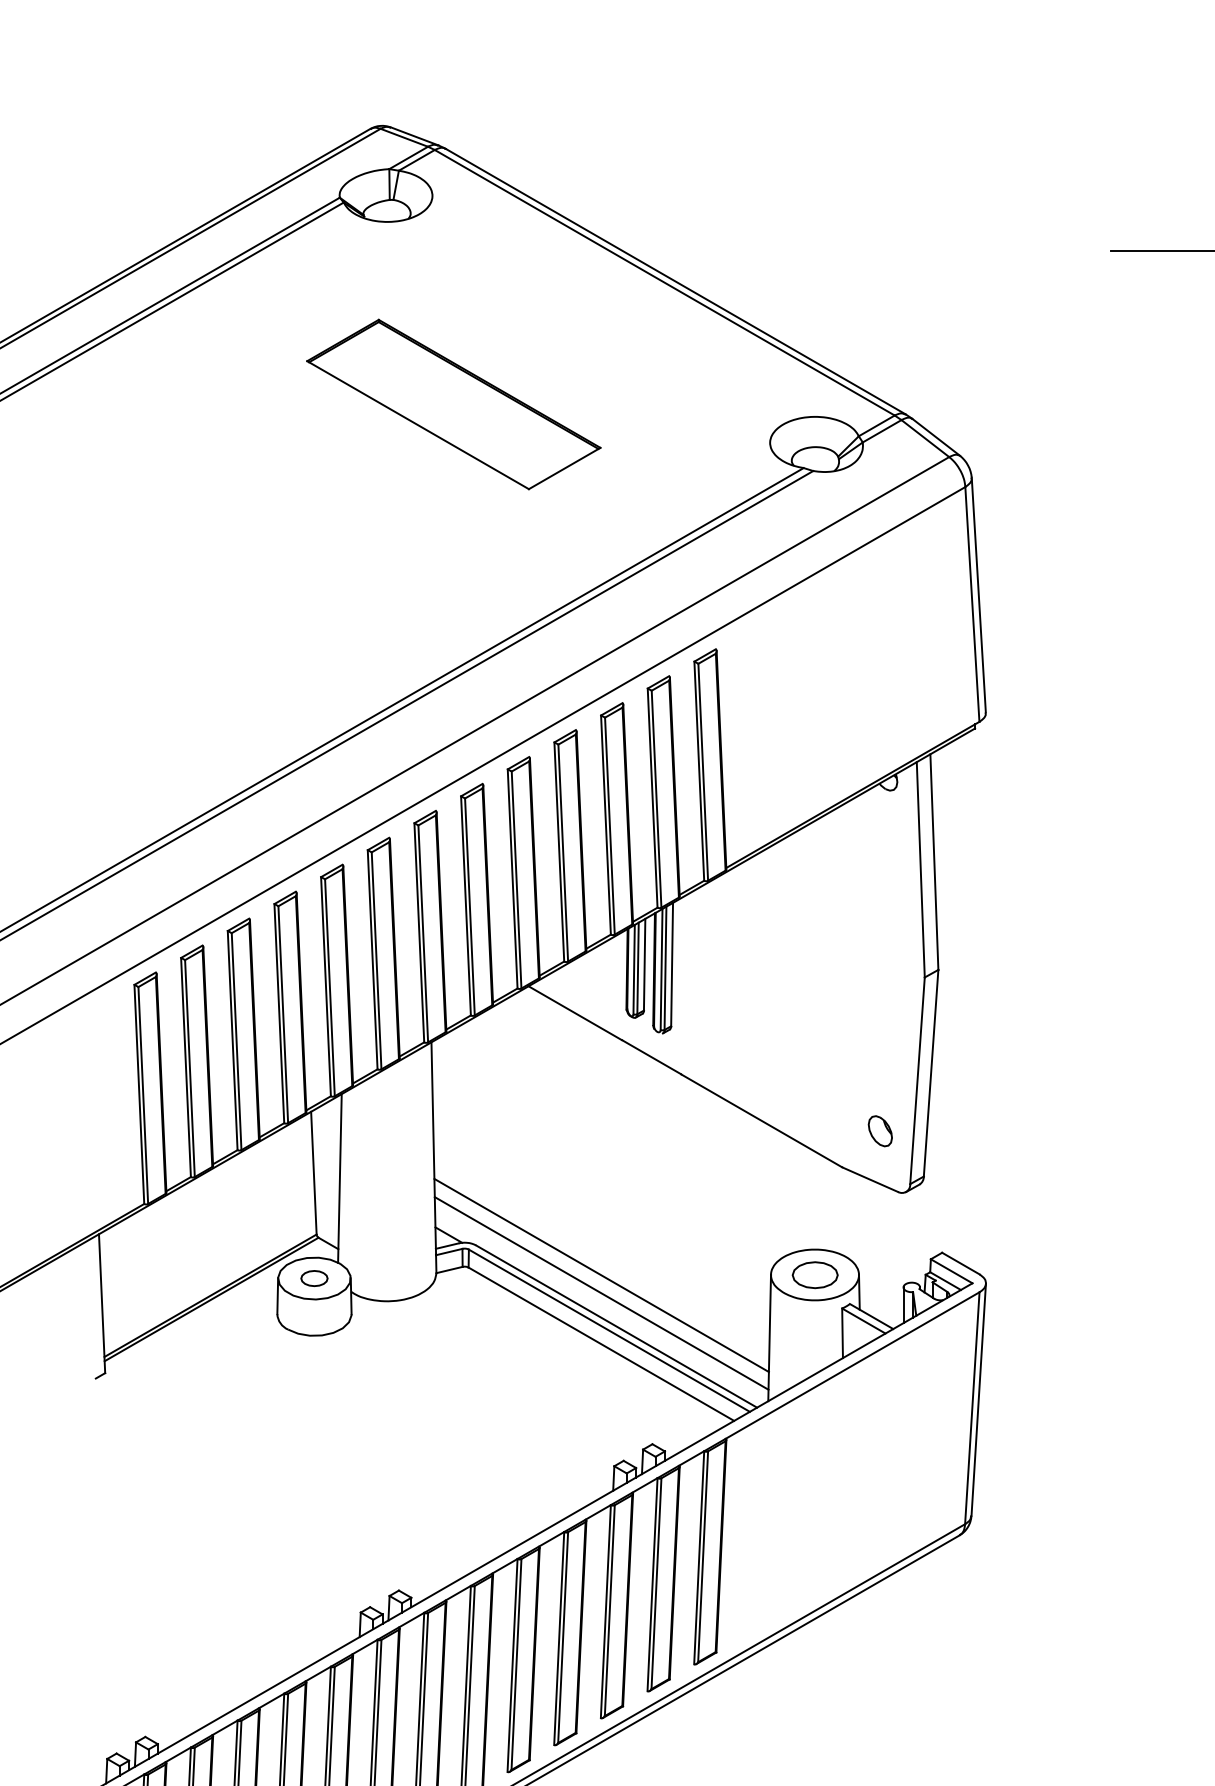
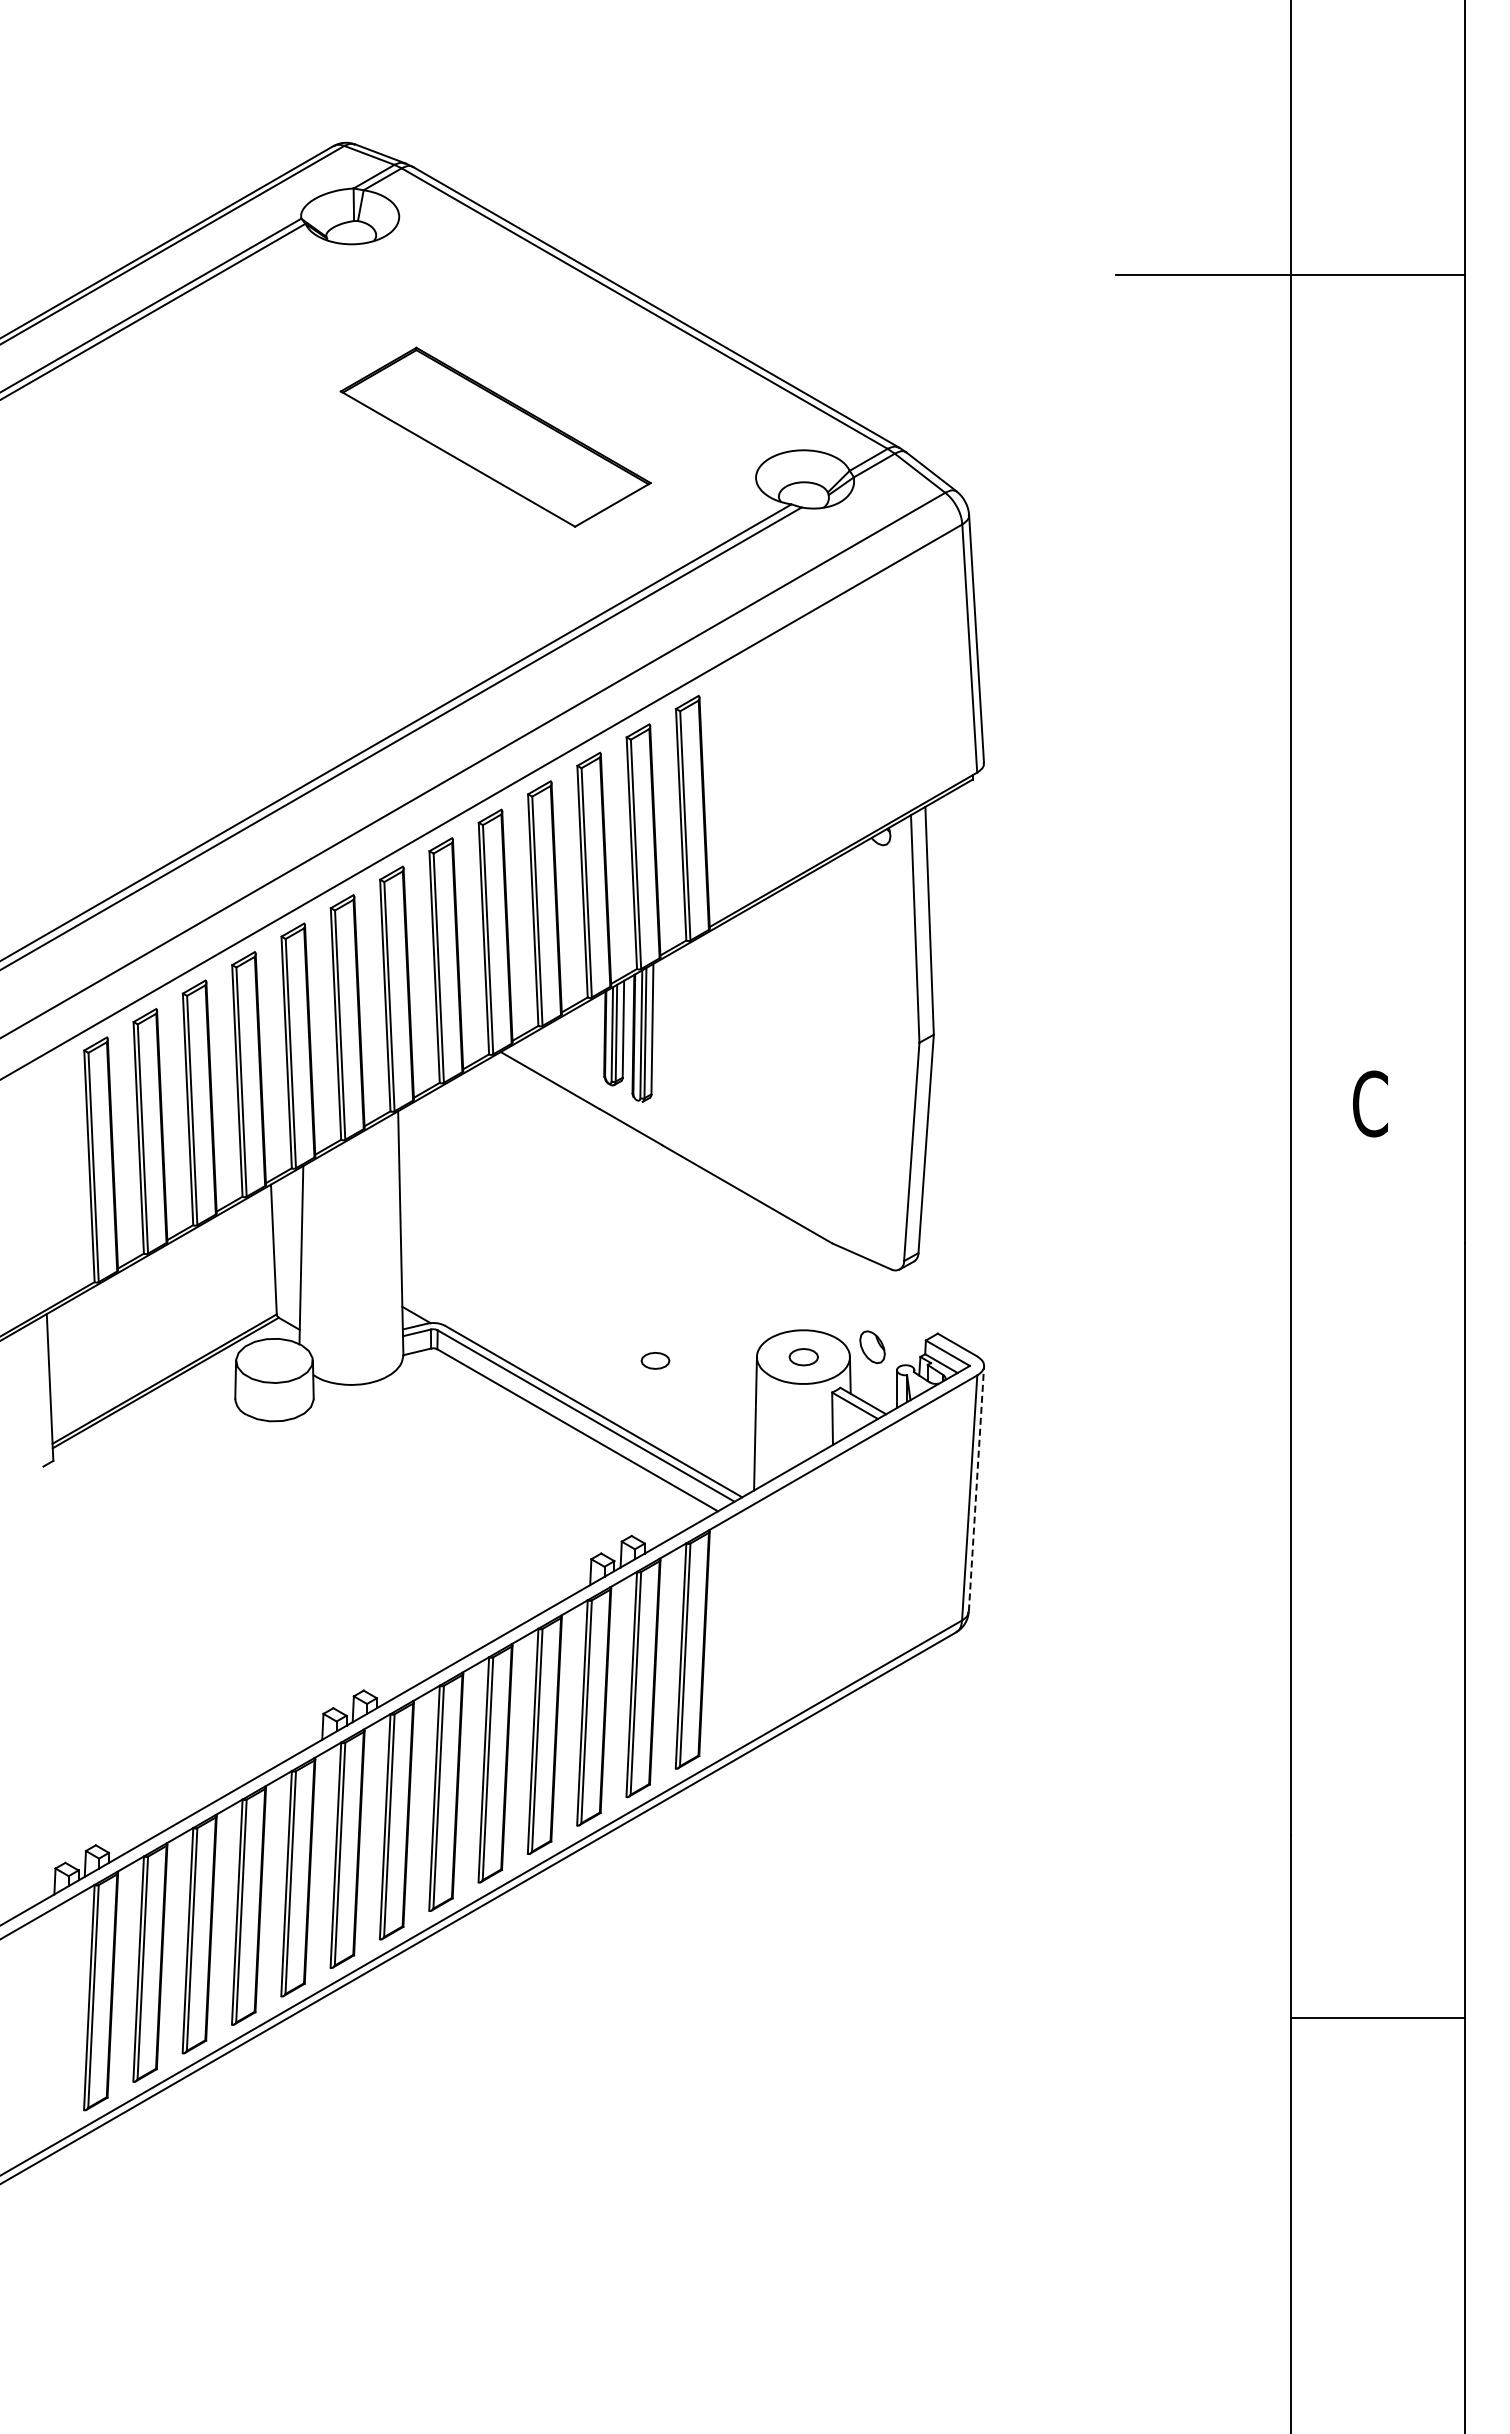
part: (453, 403) -> (495, 436), moved
part: (880, 1131) -> (872, 1347), moved
part: (815, 1274) -> (803, 1356), size x0.6
line: (601, 1275) -> (577, 1357), removed
part: (314, 1278) -> (655, 1360), moved
line: (601, 1293) -> (577, 1376), removed
line: (978, 1399) -> (976, 1488), solid -> dashed

